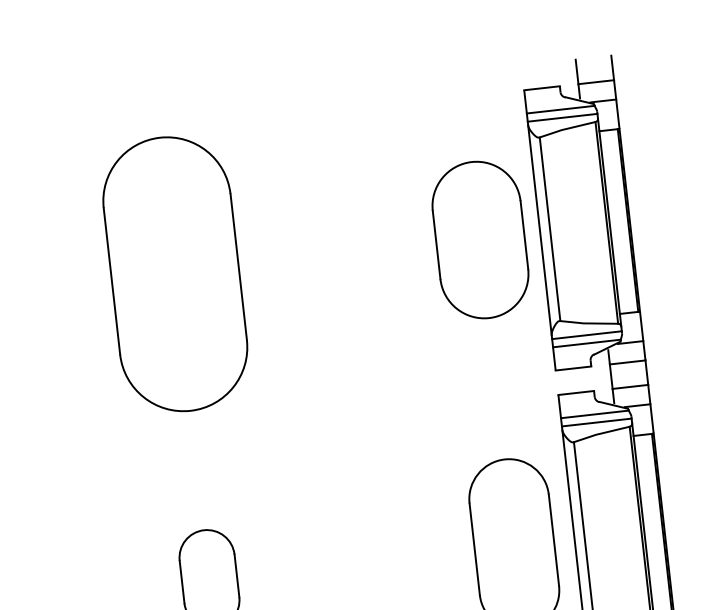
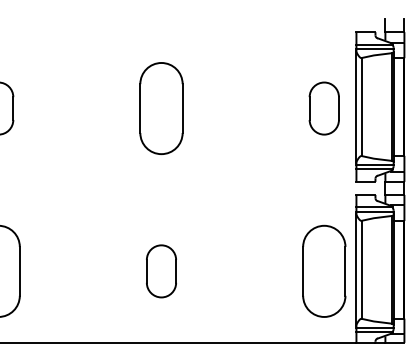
part: (478, 240) -> (323, 108), size x0.62
part: (175, 274) -> (161, 108), size x0.62

